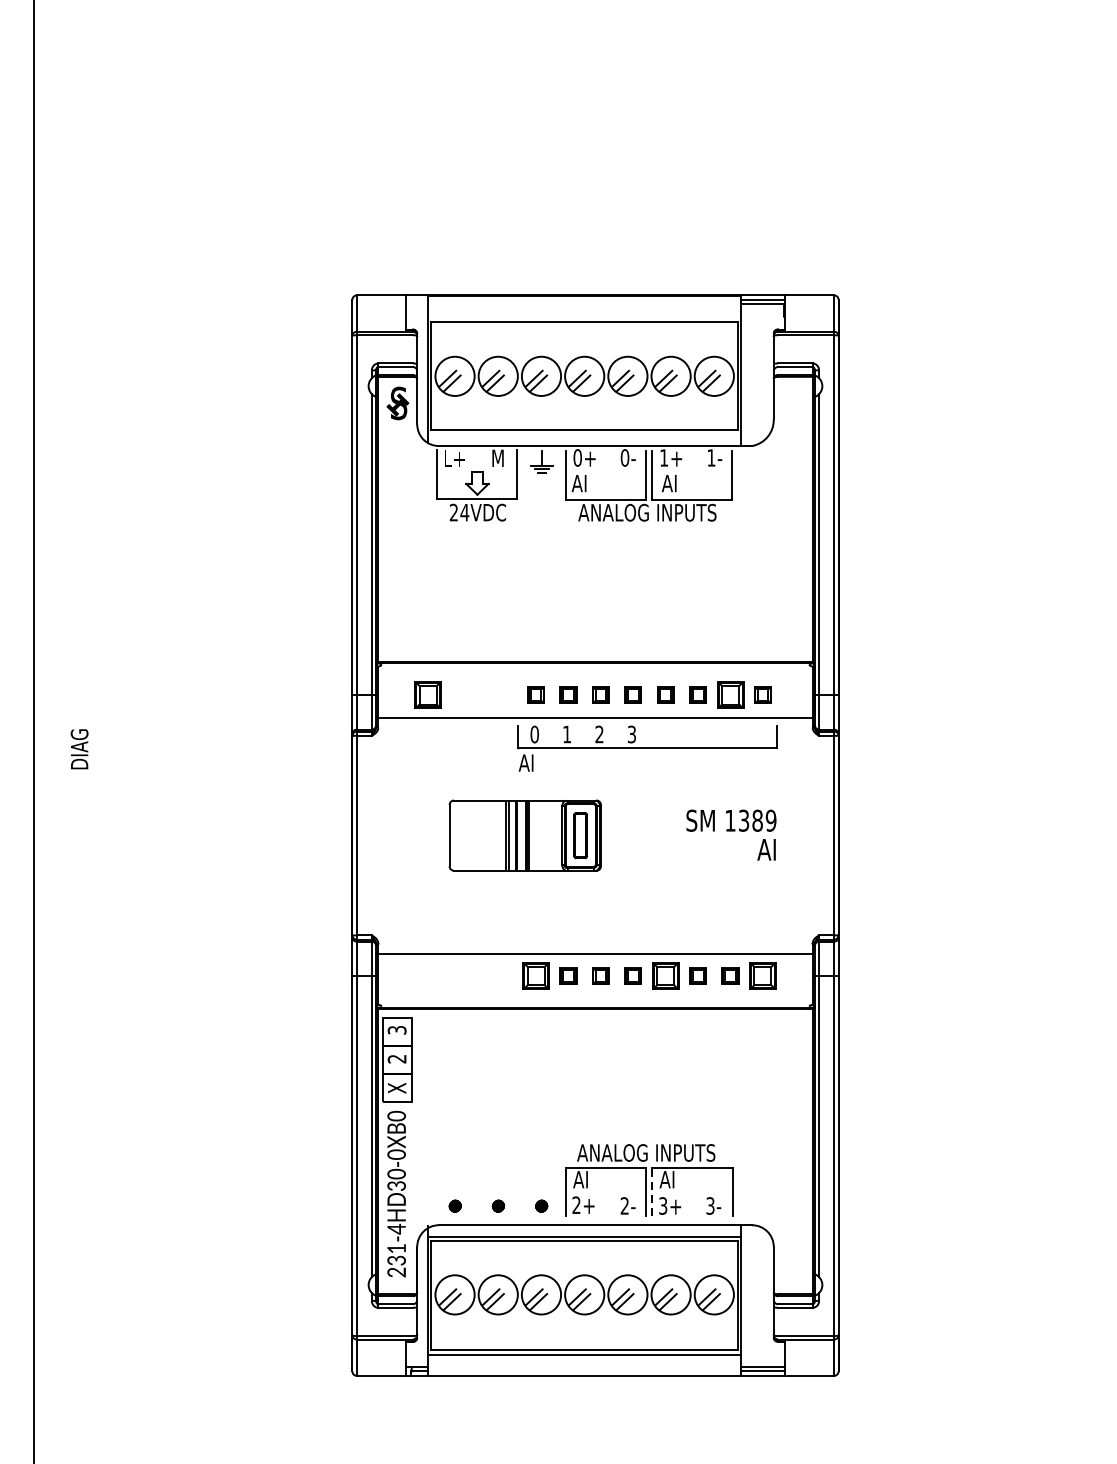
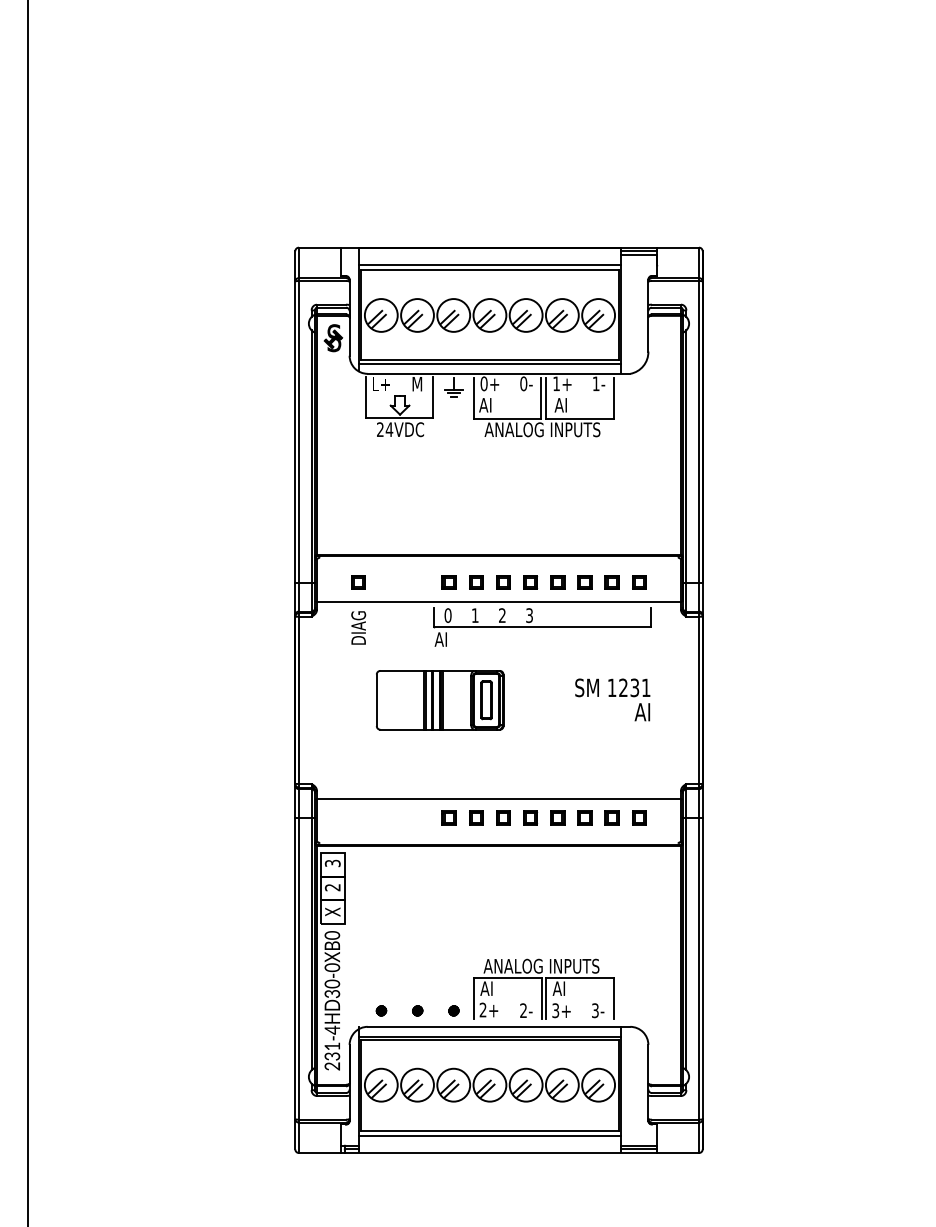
line: (584, 315) -> (489, 264), added
line: (584, 433) -> (489, 363), added
part: (427, 695) -> (358, 582), size x0.62
part: (729, 695) -> (611, 582), size x0.62
text: (79, 748) -> (358, 627), moved
text: (757, 820) -> (634, 687), 1389 -> 1231
part: (535, 975) -> (448, 817), size x0.62
part: (665, 975) -> (557, 817), size x0.62
part: (763, 975) -> (639, 817), size x0.62
line: (652, 1191) -> (546, 998), dashed -> solid

